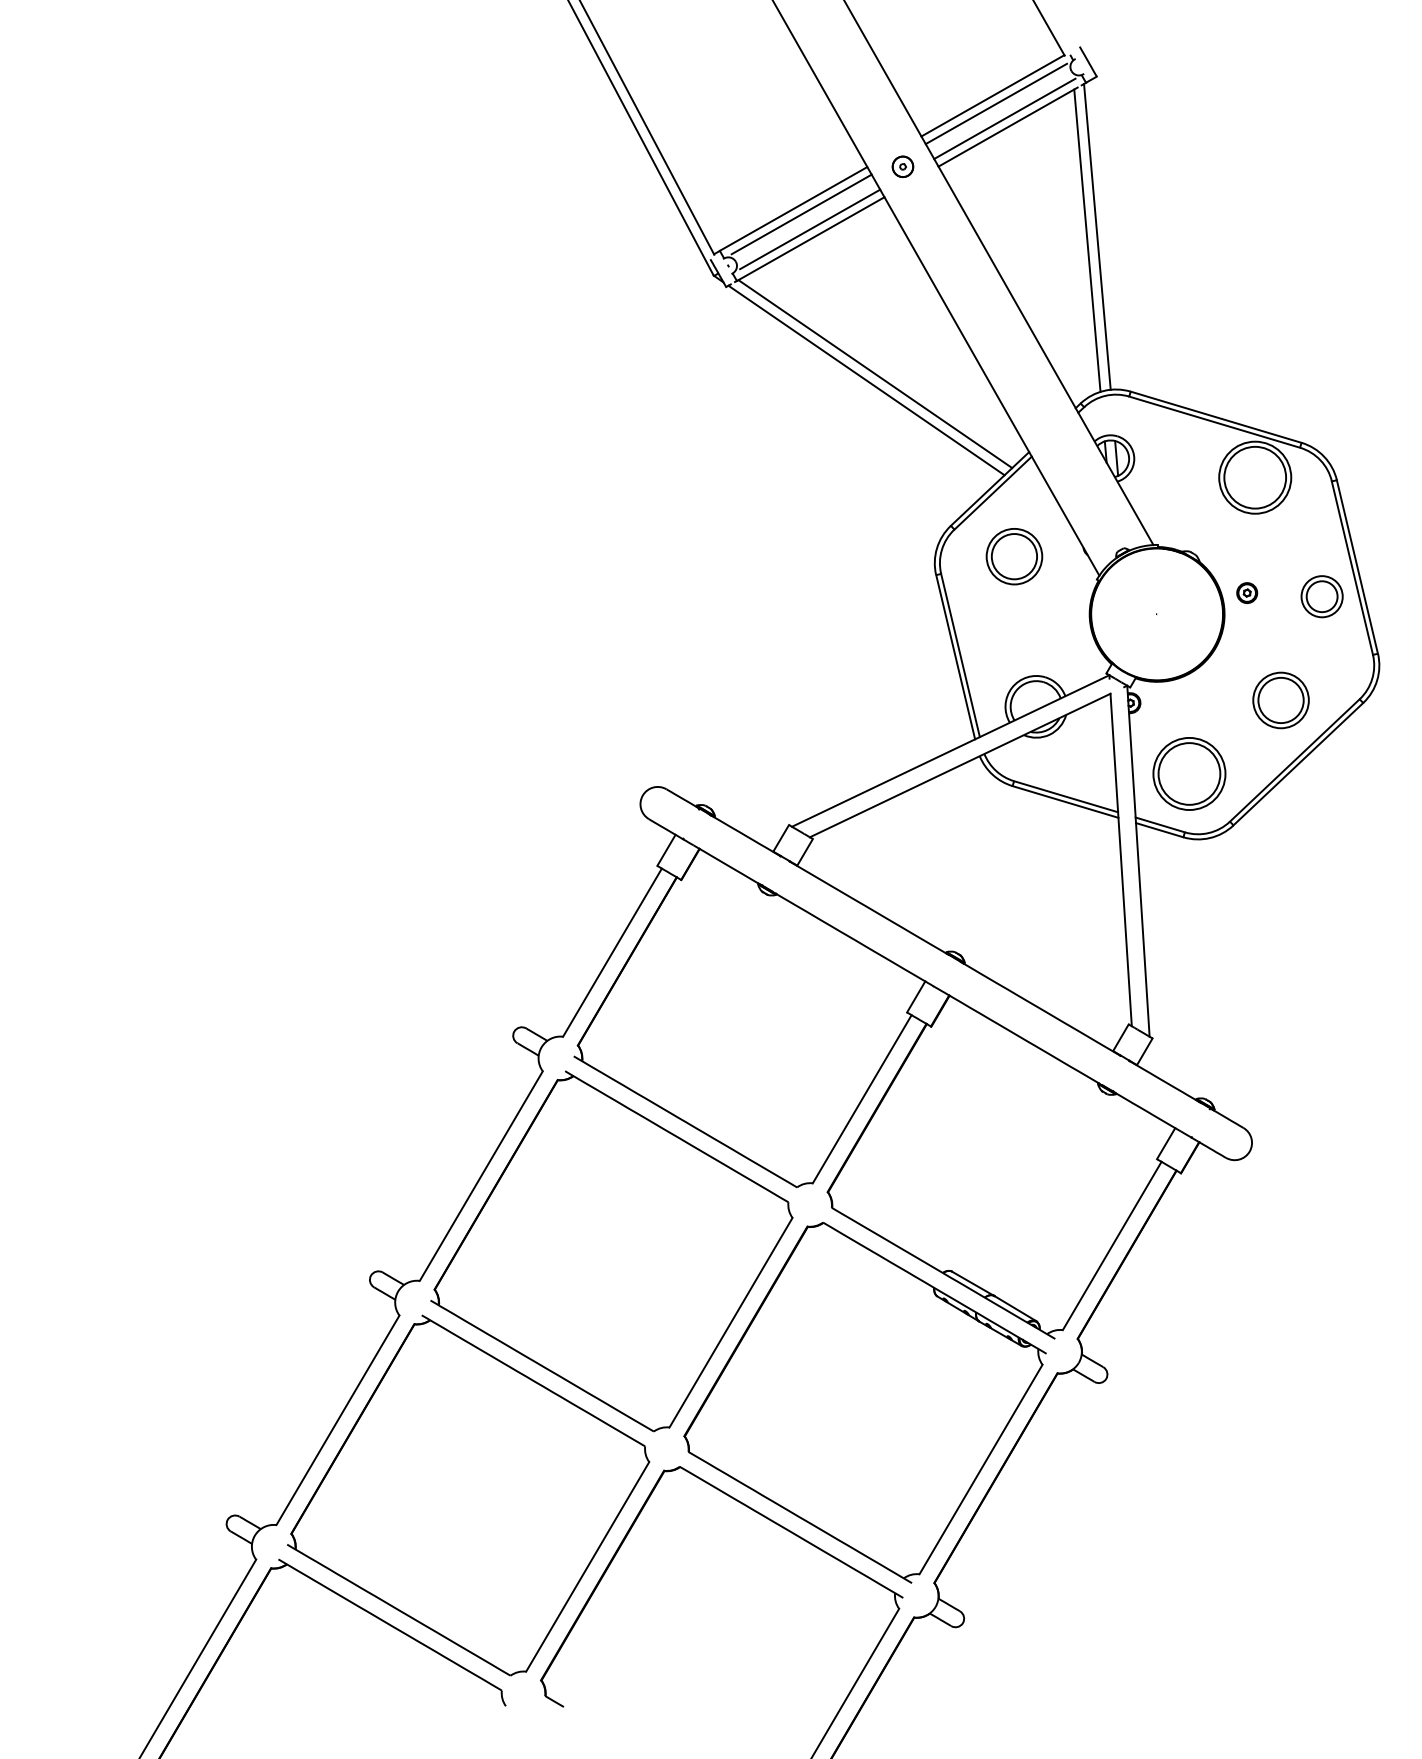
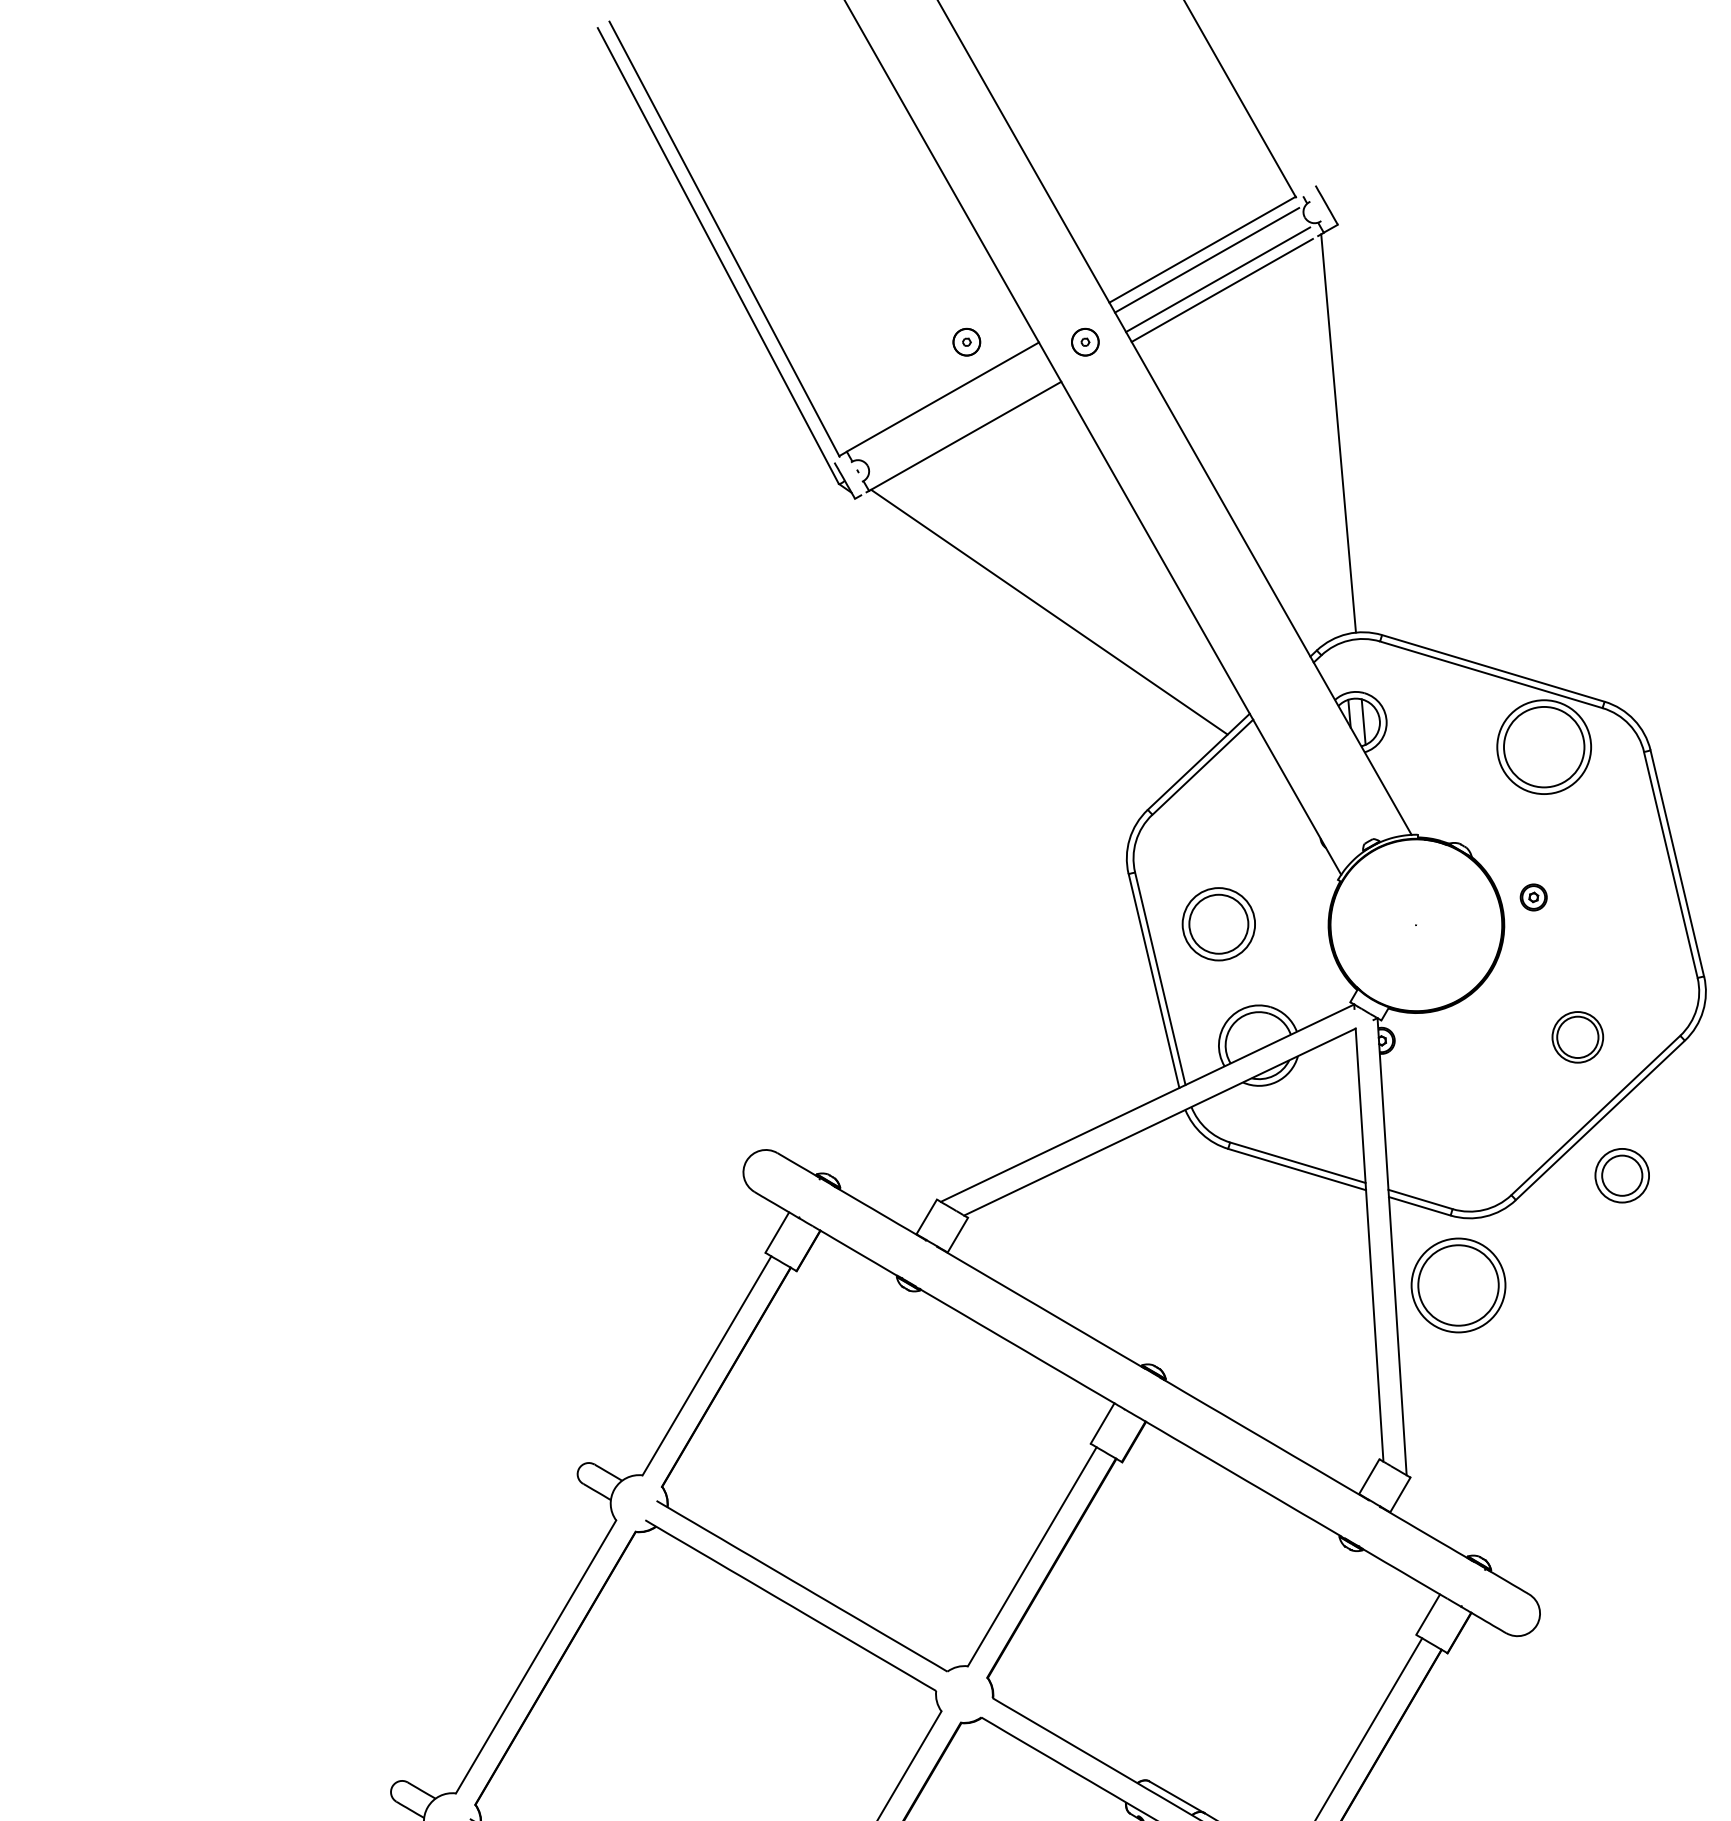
part: (811, 166) -> (966, 341), added
line: (801, 214) -> (953, 404), removed
line: (810, 229) -> (964, 423), removed
line: (1087, 240) -> (1325, 438), removed
line: (866, 380) -> (1037, 620), removed
part: (1014, 556) -> (1218, 924), moved
part: (1321, 596) -> (1621, 1175), moved
part: (1280, 700) -> (1577, 1037), size x0.7
part: (1189, 773) -> (1458, 1284), moved

